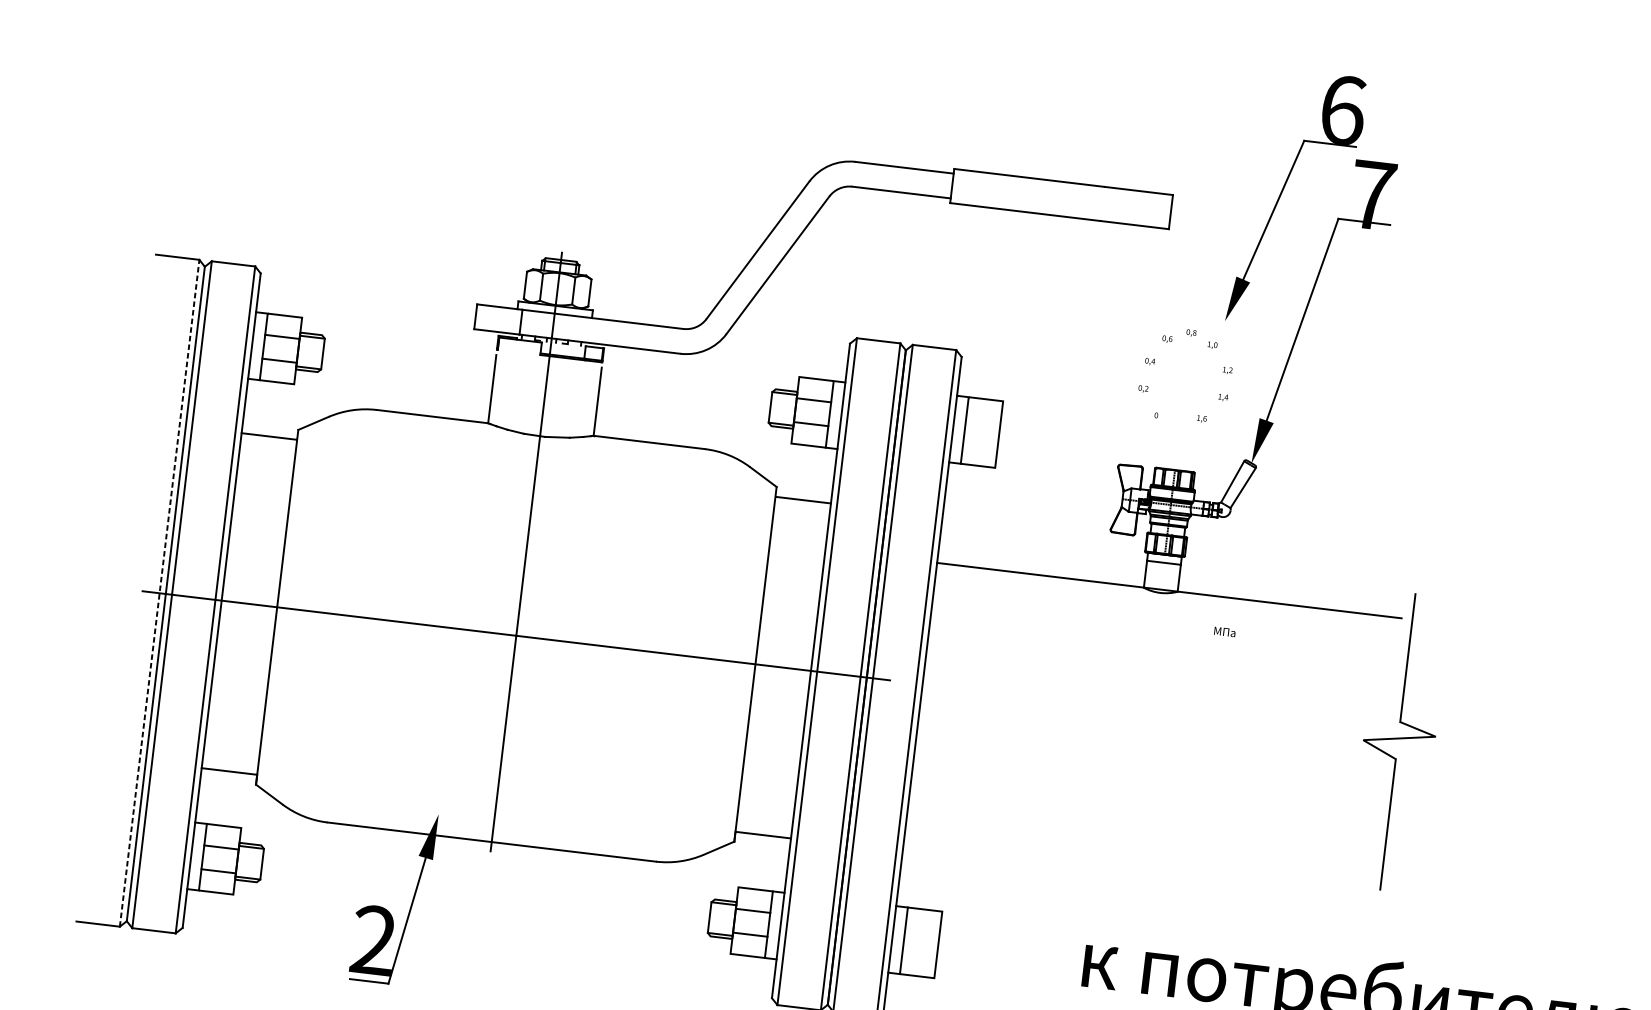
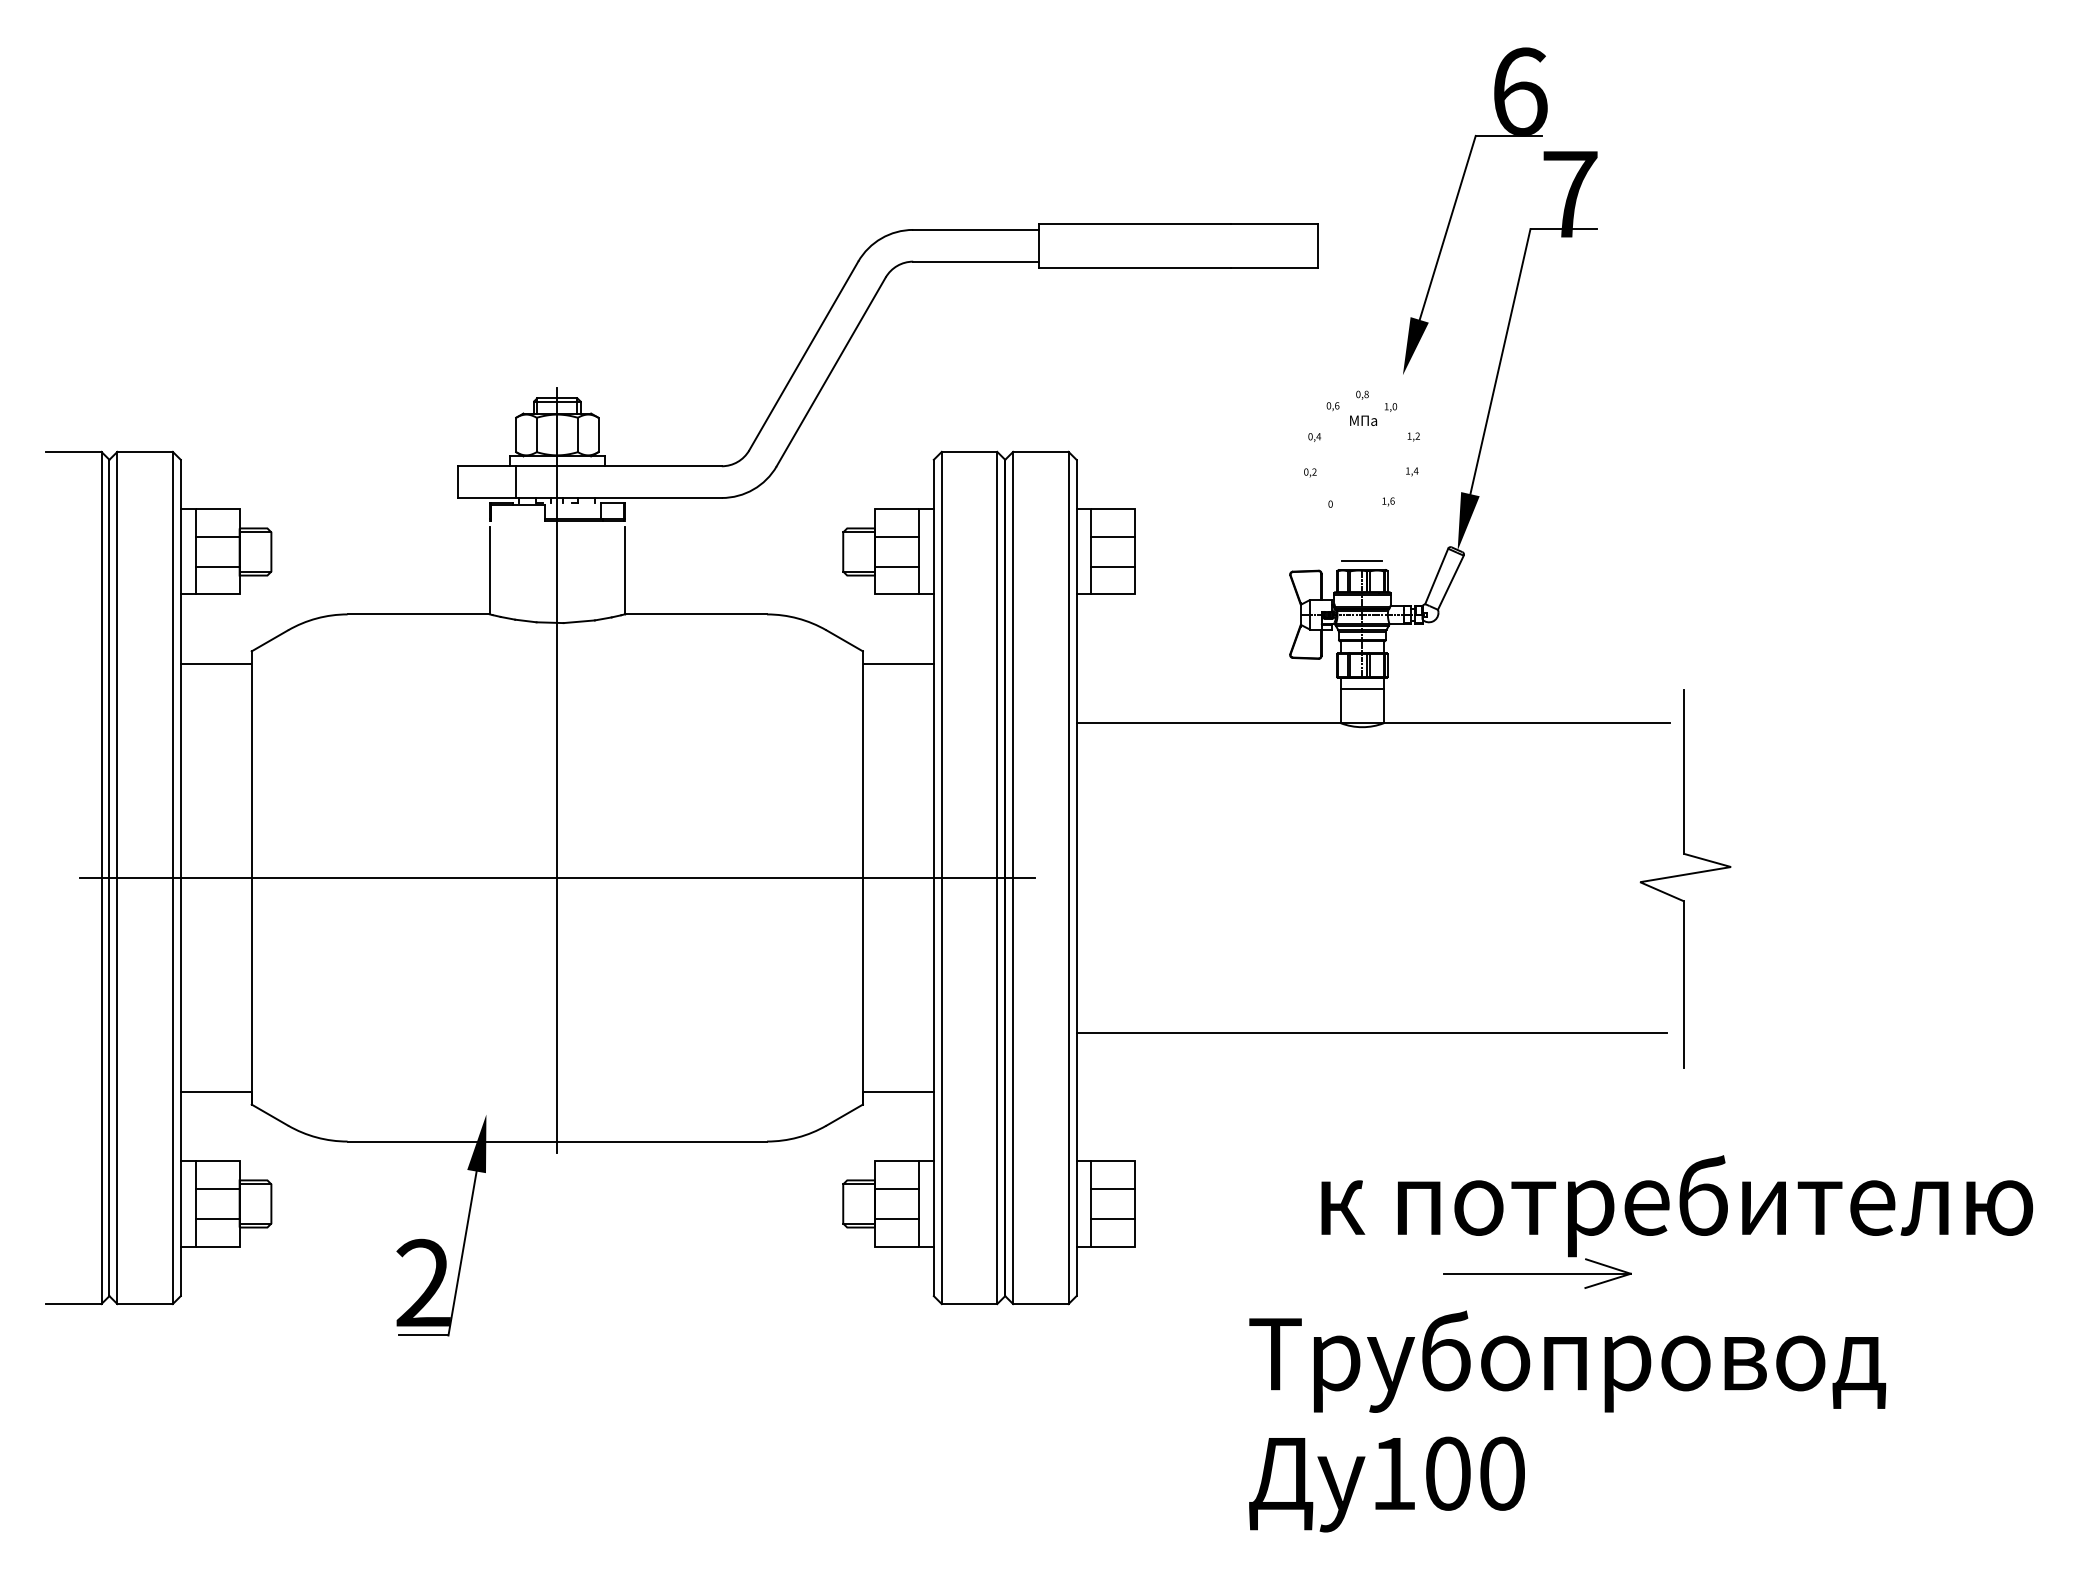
line: (983, 420) -> (1113, 536), added
line: (980, 443) -> (1113, 566), added
line: (1175, 463) -> (1362, 561), added
line: (159, 592) -> (101, 877), dashed -> solid
text: (1224, 631) -> (1363, 420), moved
line: (1139, 832) -> (1371, 1032), added
line: (922, 930) -> (1113, 1188), added
line: (919, 954) -> (1113, 1219), added

